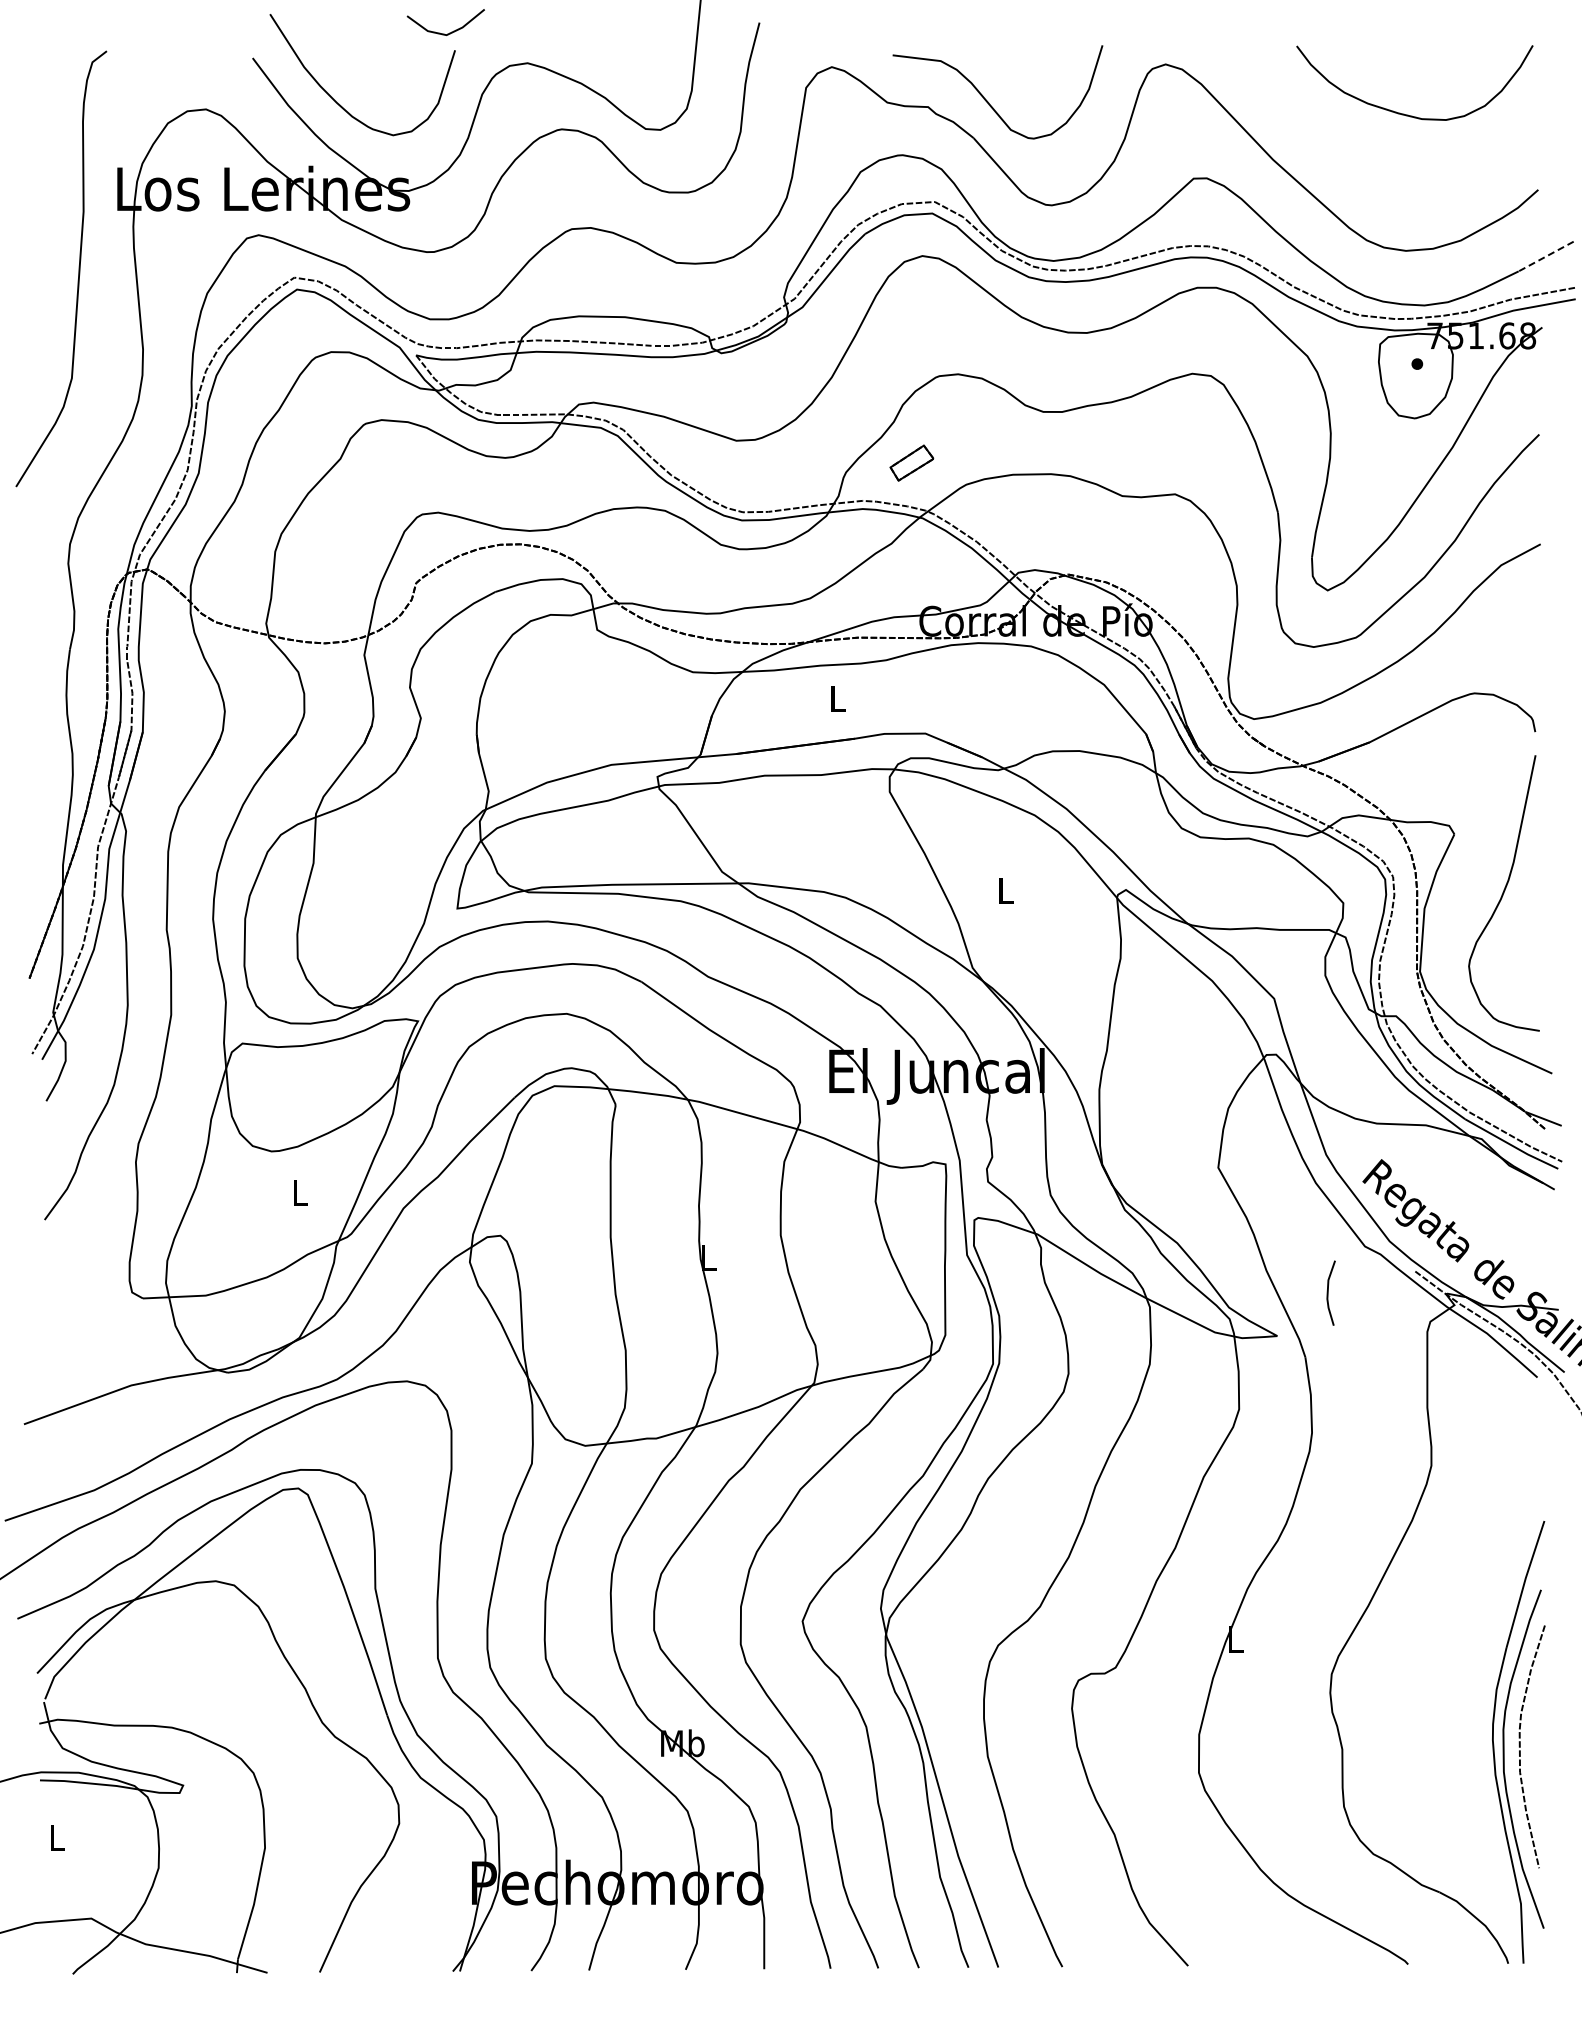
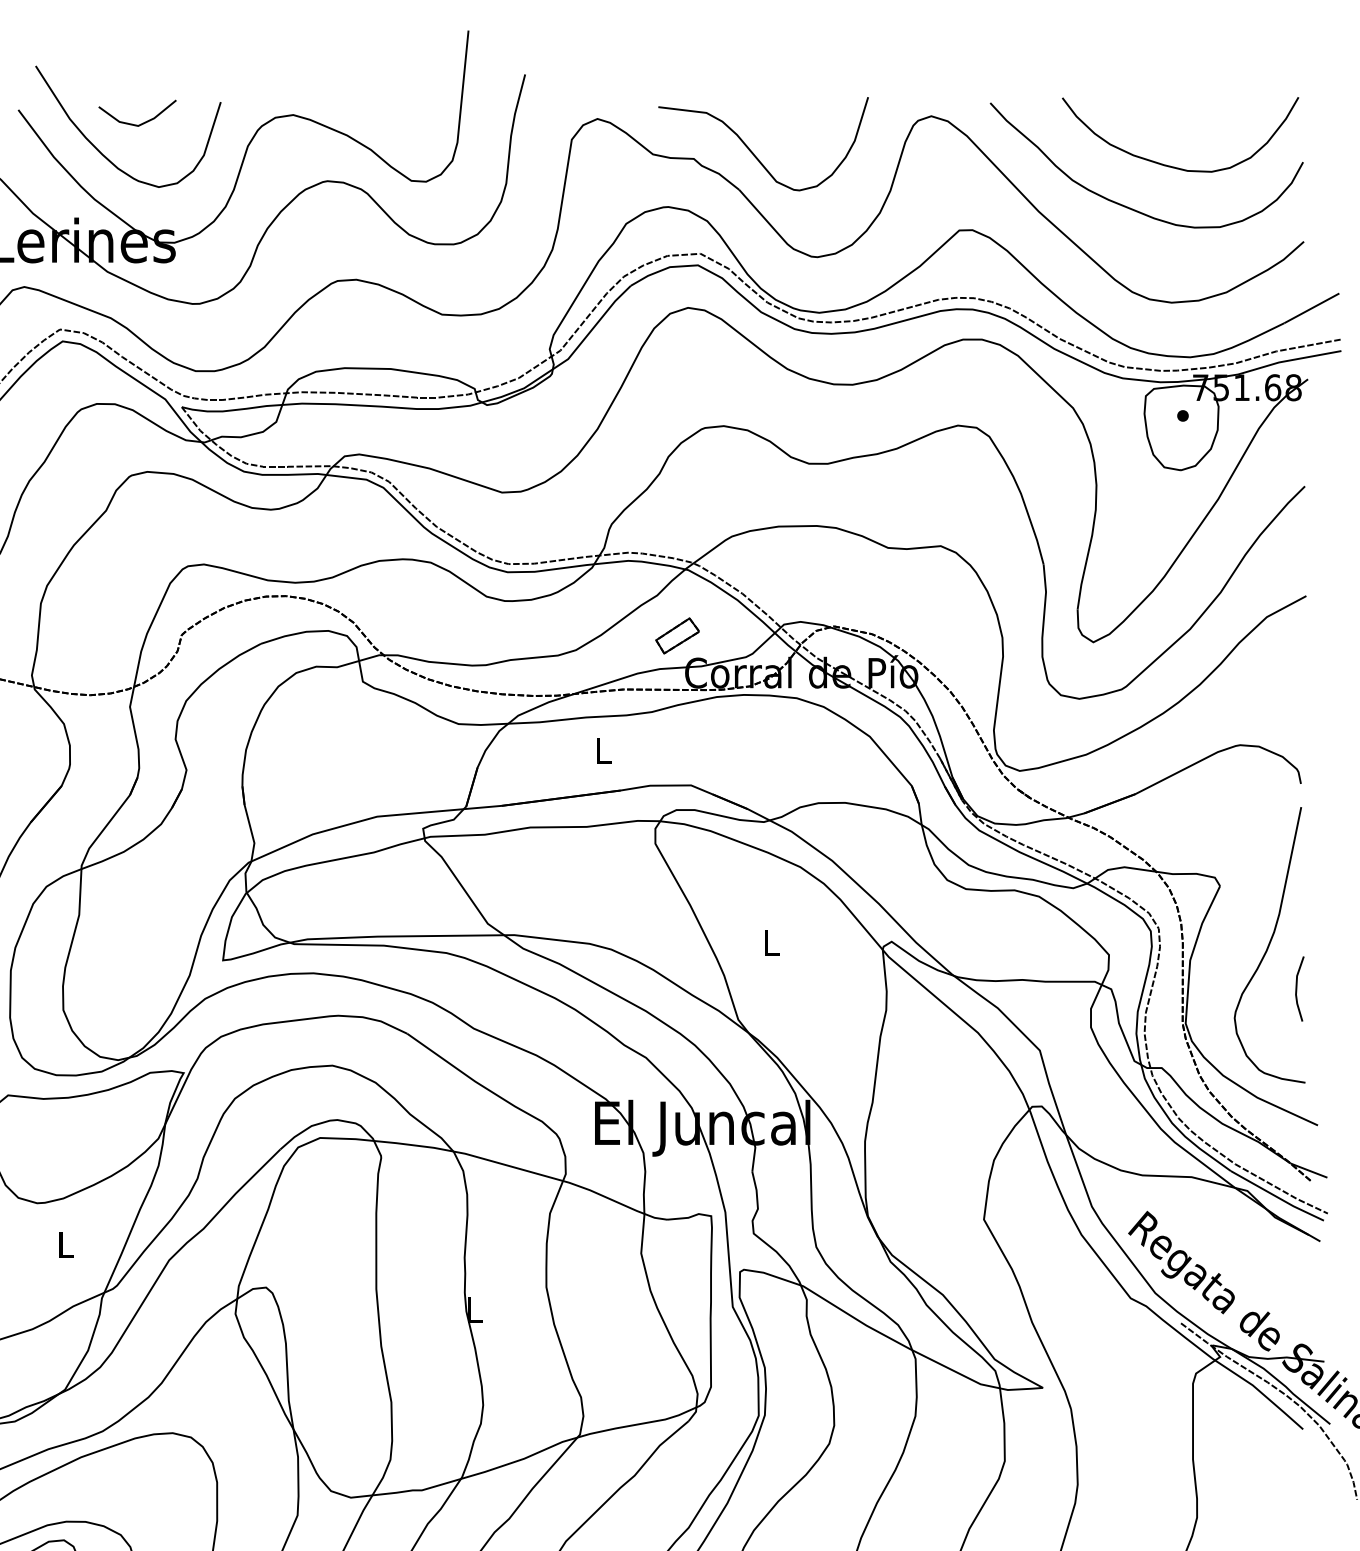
line: (449, 32) -> (141, 123), moved
curve: (1364, 155) -> (1130, 207), added
line: (1545, 256) -> (1311, 308), dashed -> solid
part: (911, 462) -> (677, 635), moved
line: (1328, 1292) -> (1297, 988), moved

